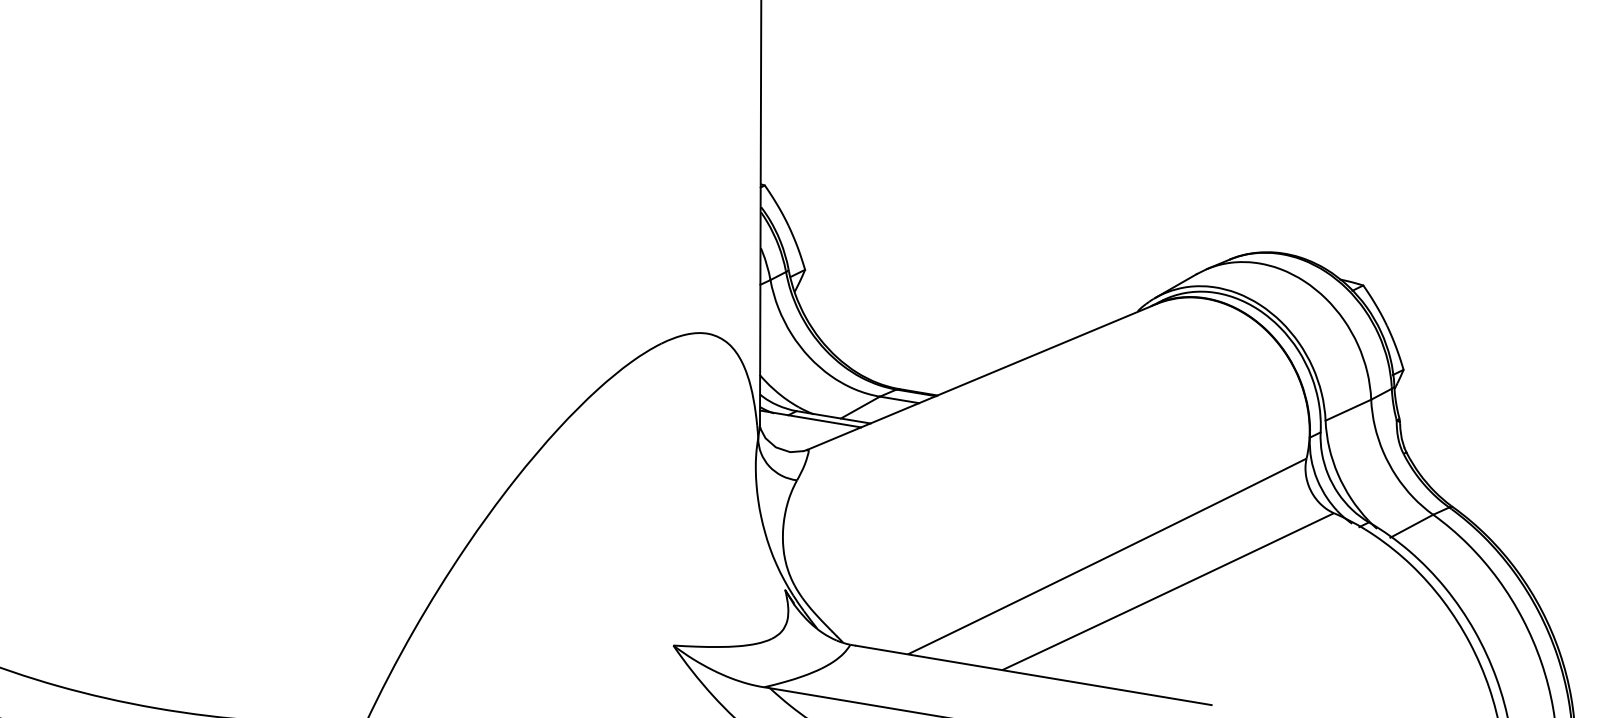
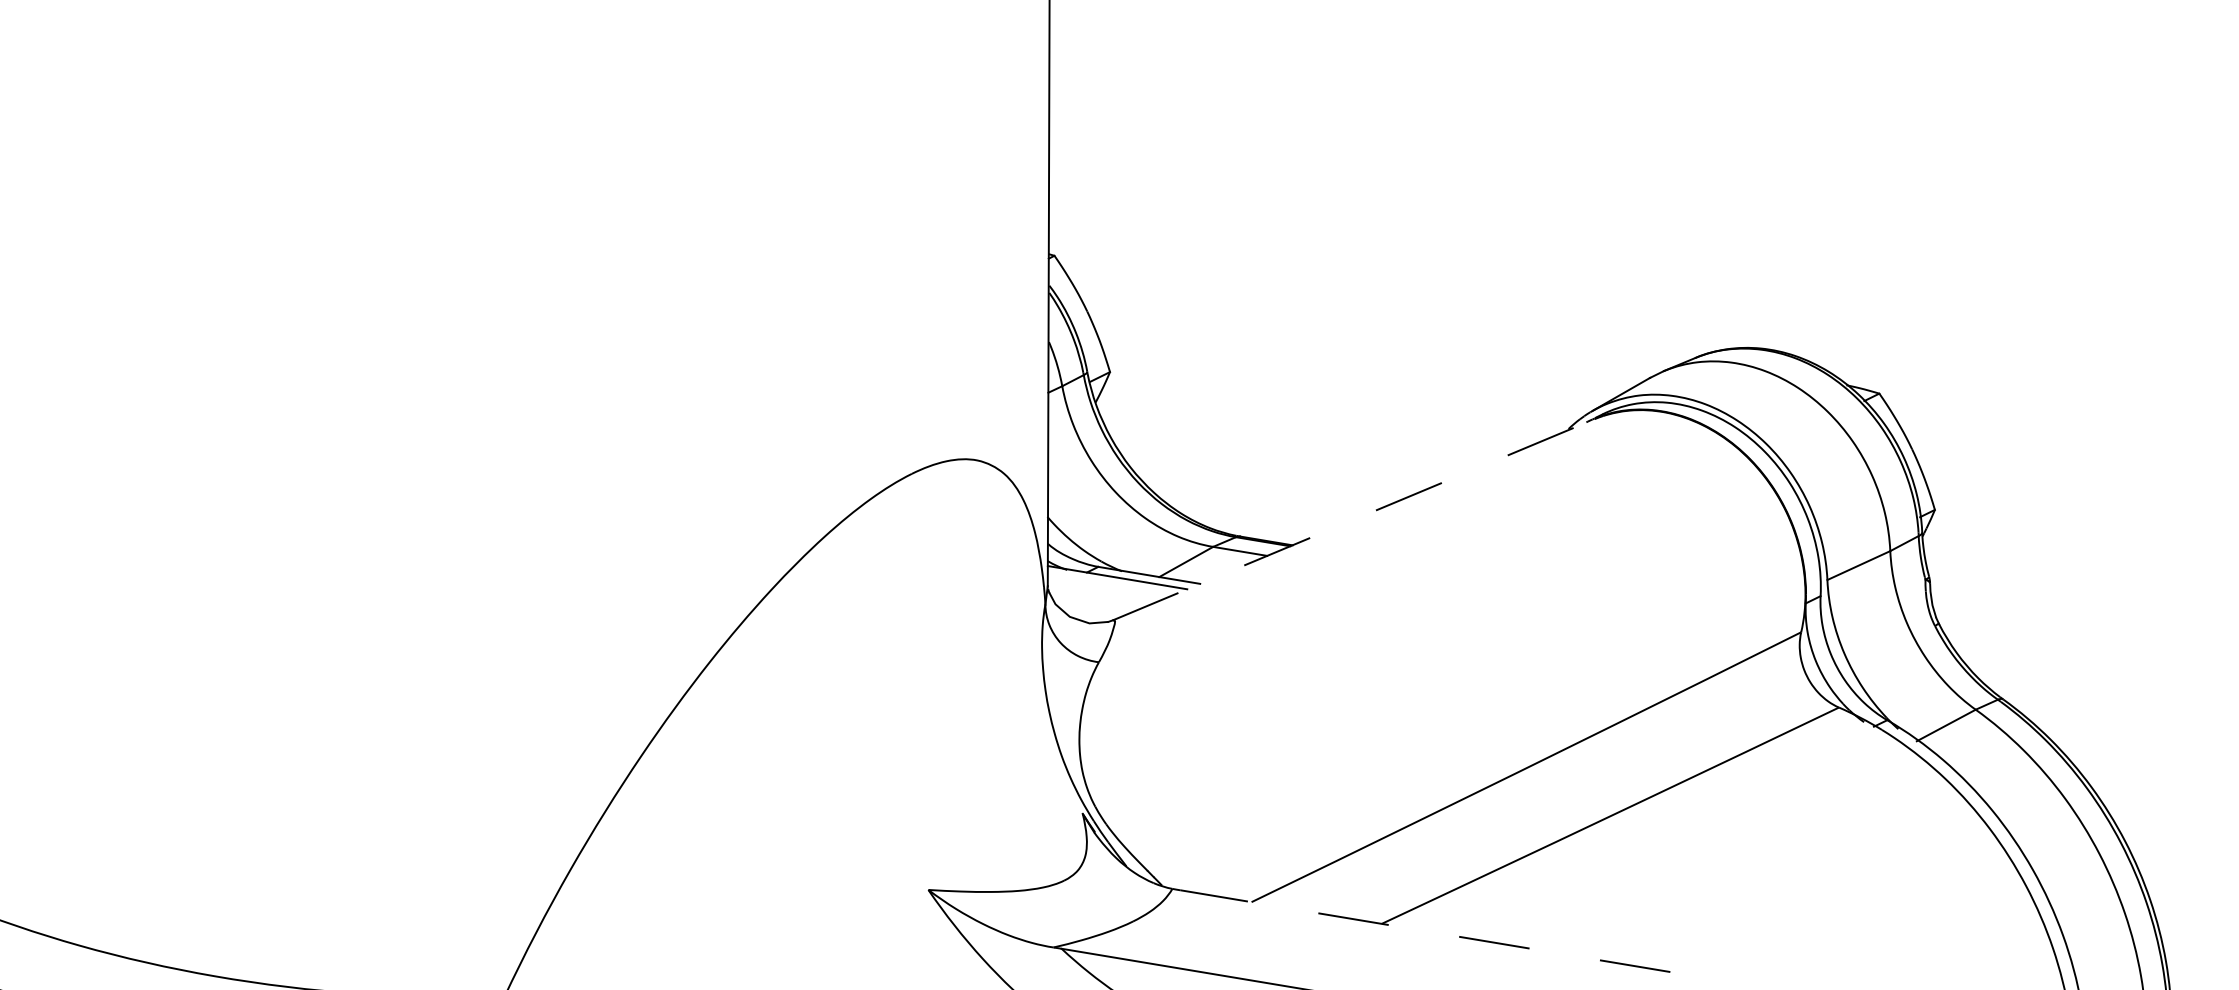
line: (982, 376) -> (1354, 519), solid -> dashed
line: (1033, 675) -> (1424, 931), solid -> dashed

